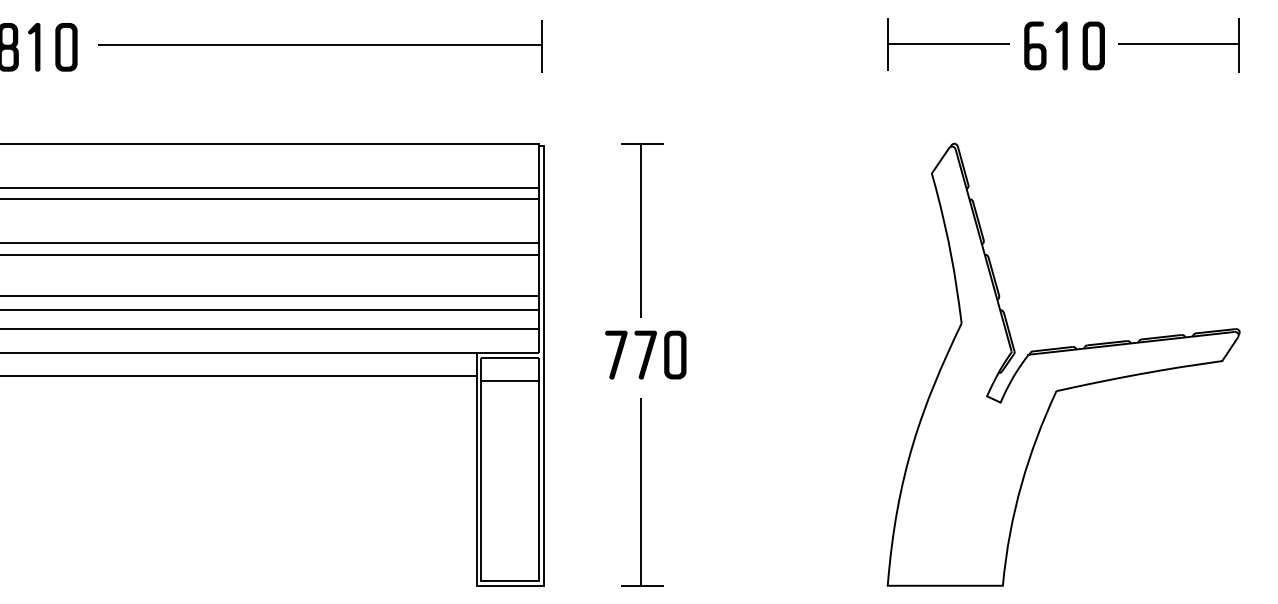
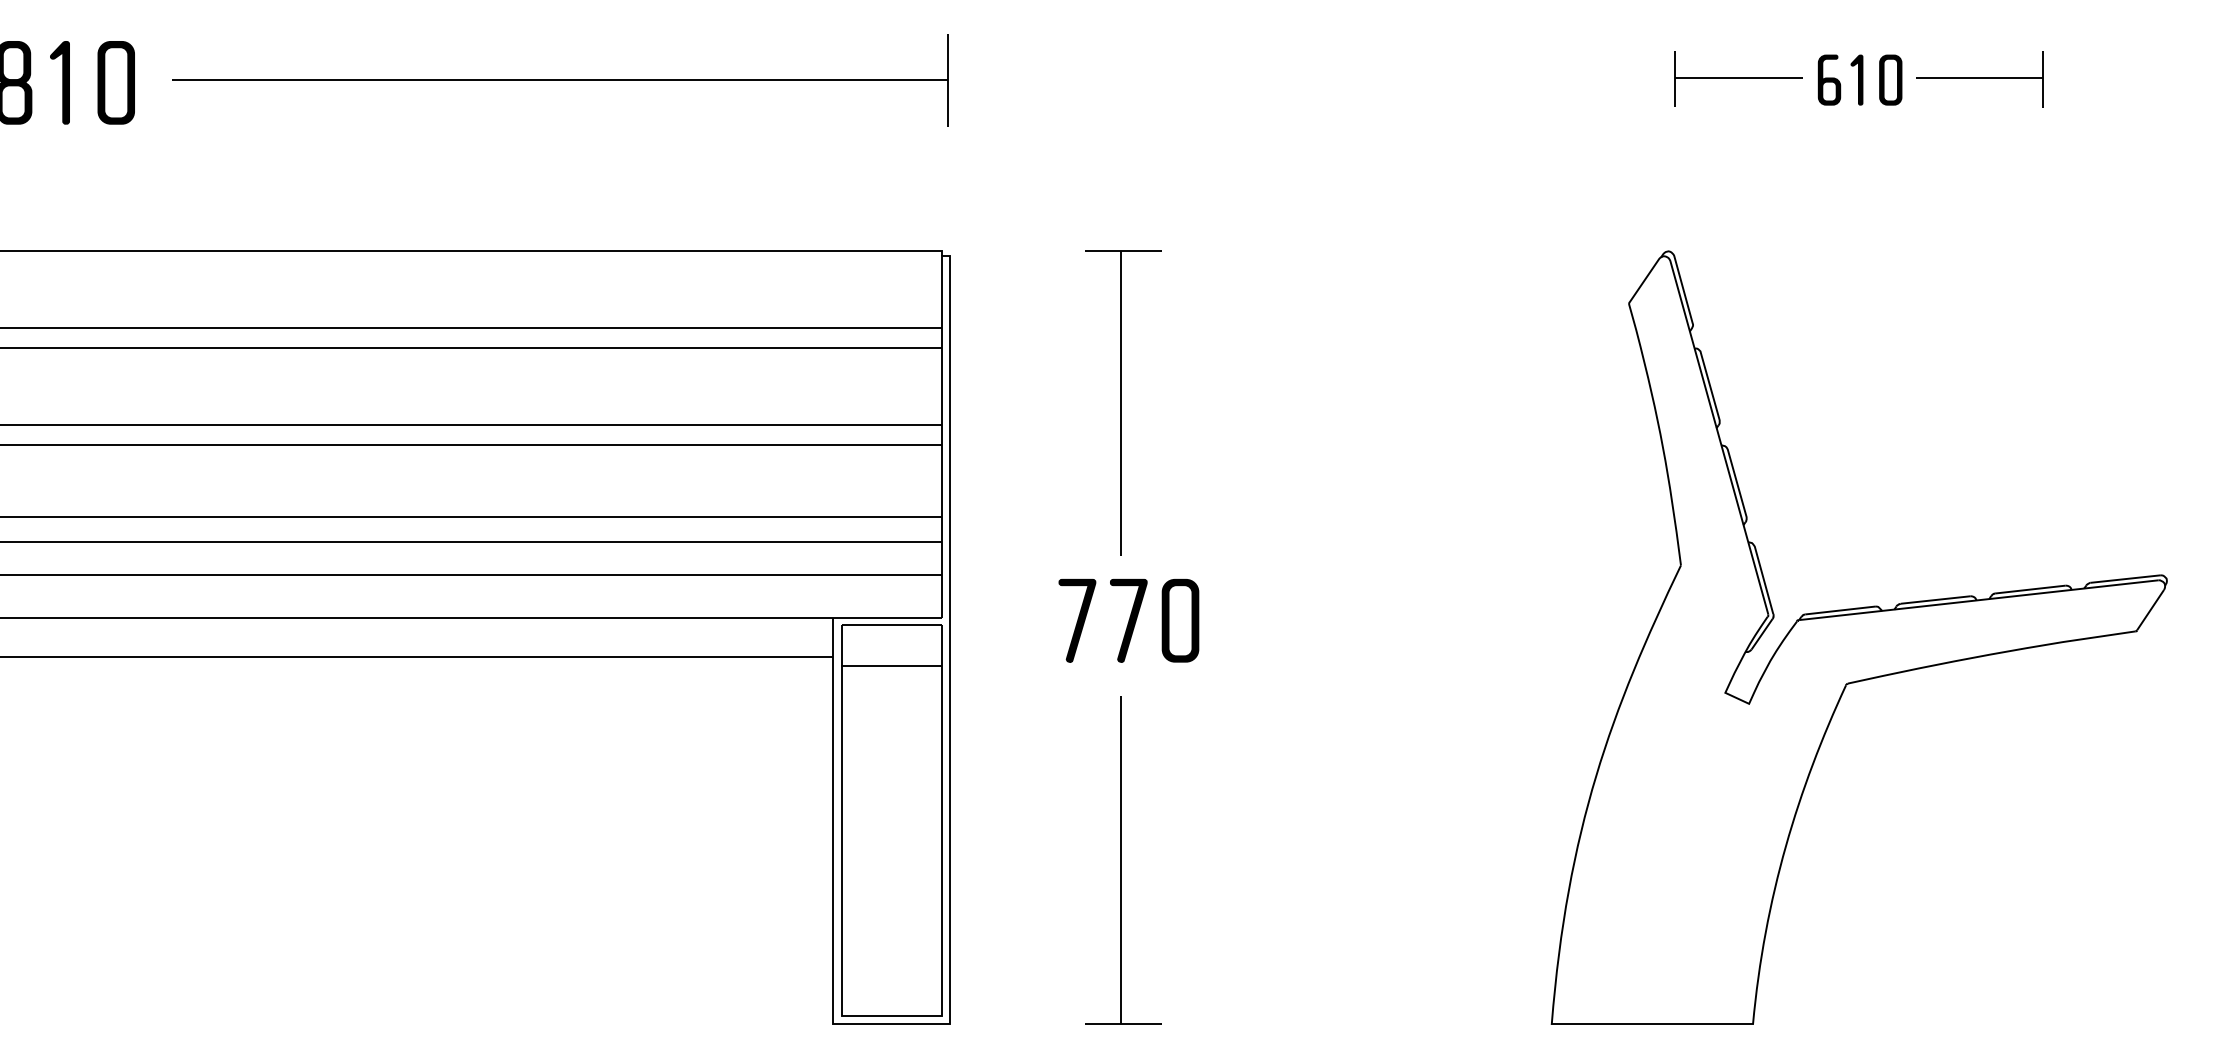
part: (1063, 45) -> (1858, 79), size x0.6

